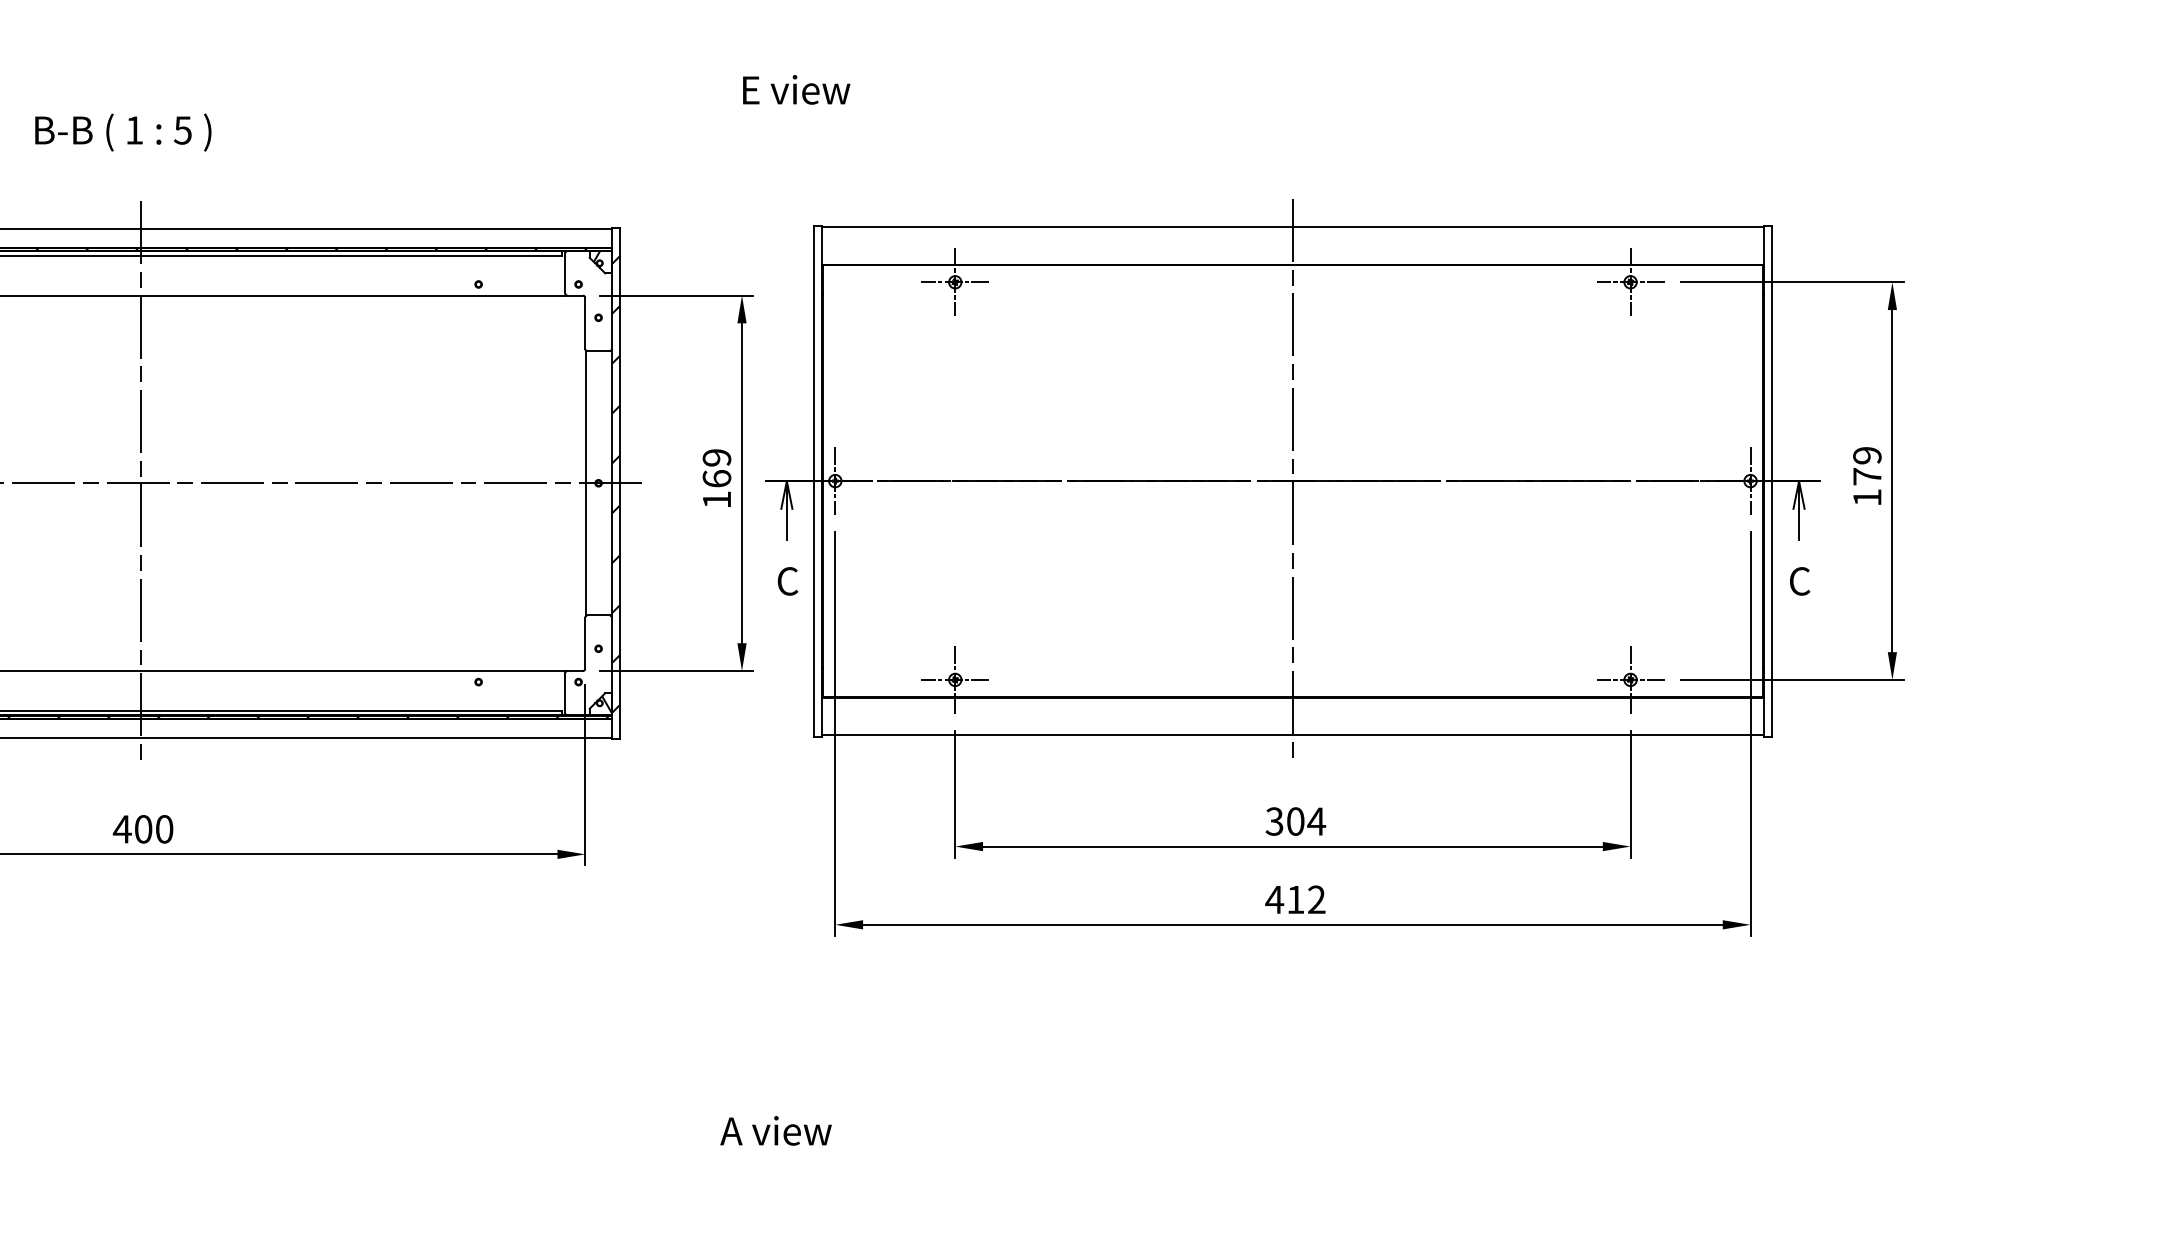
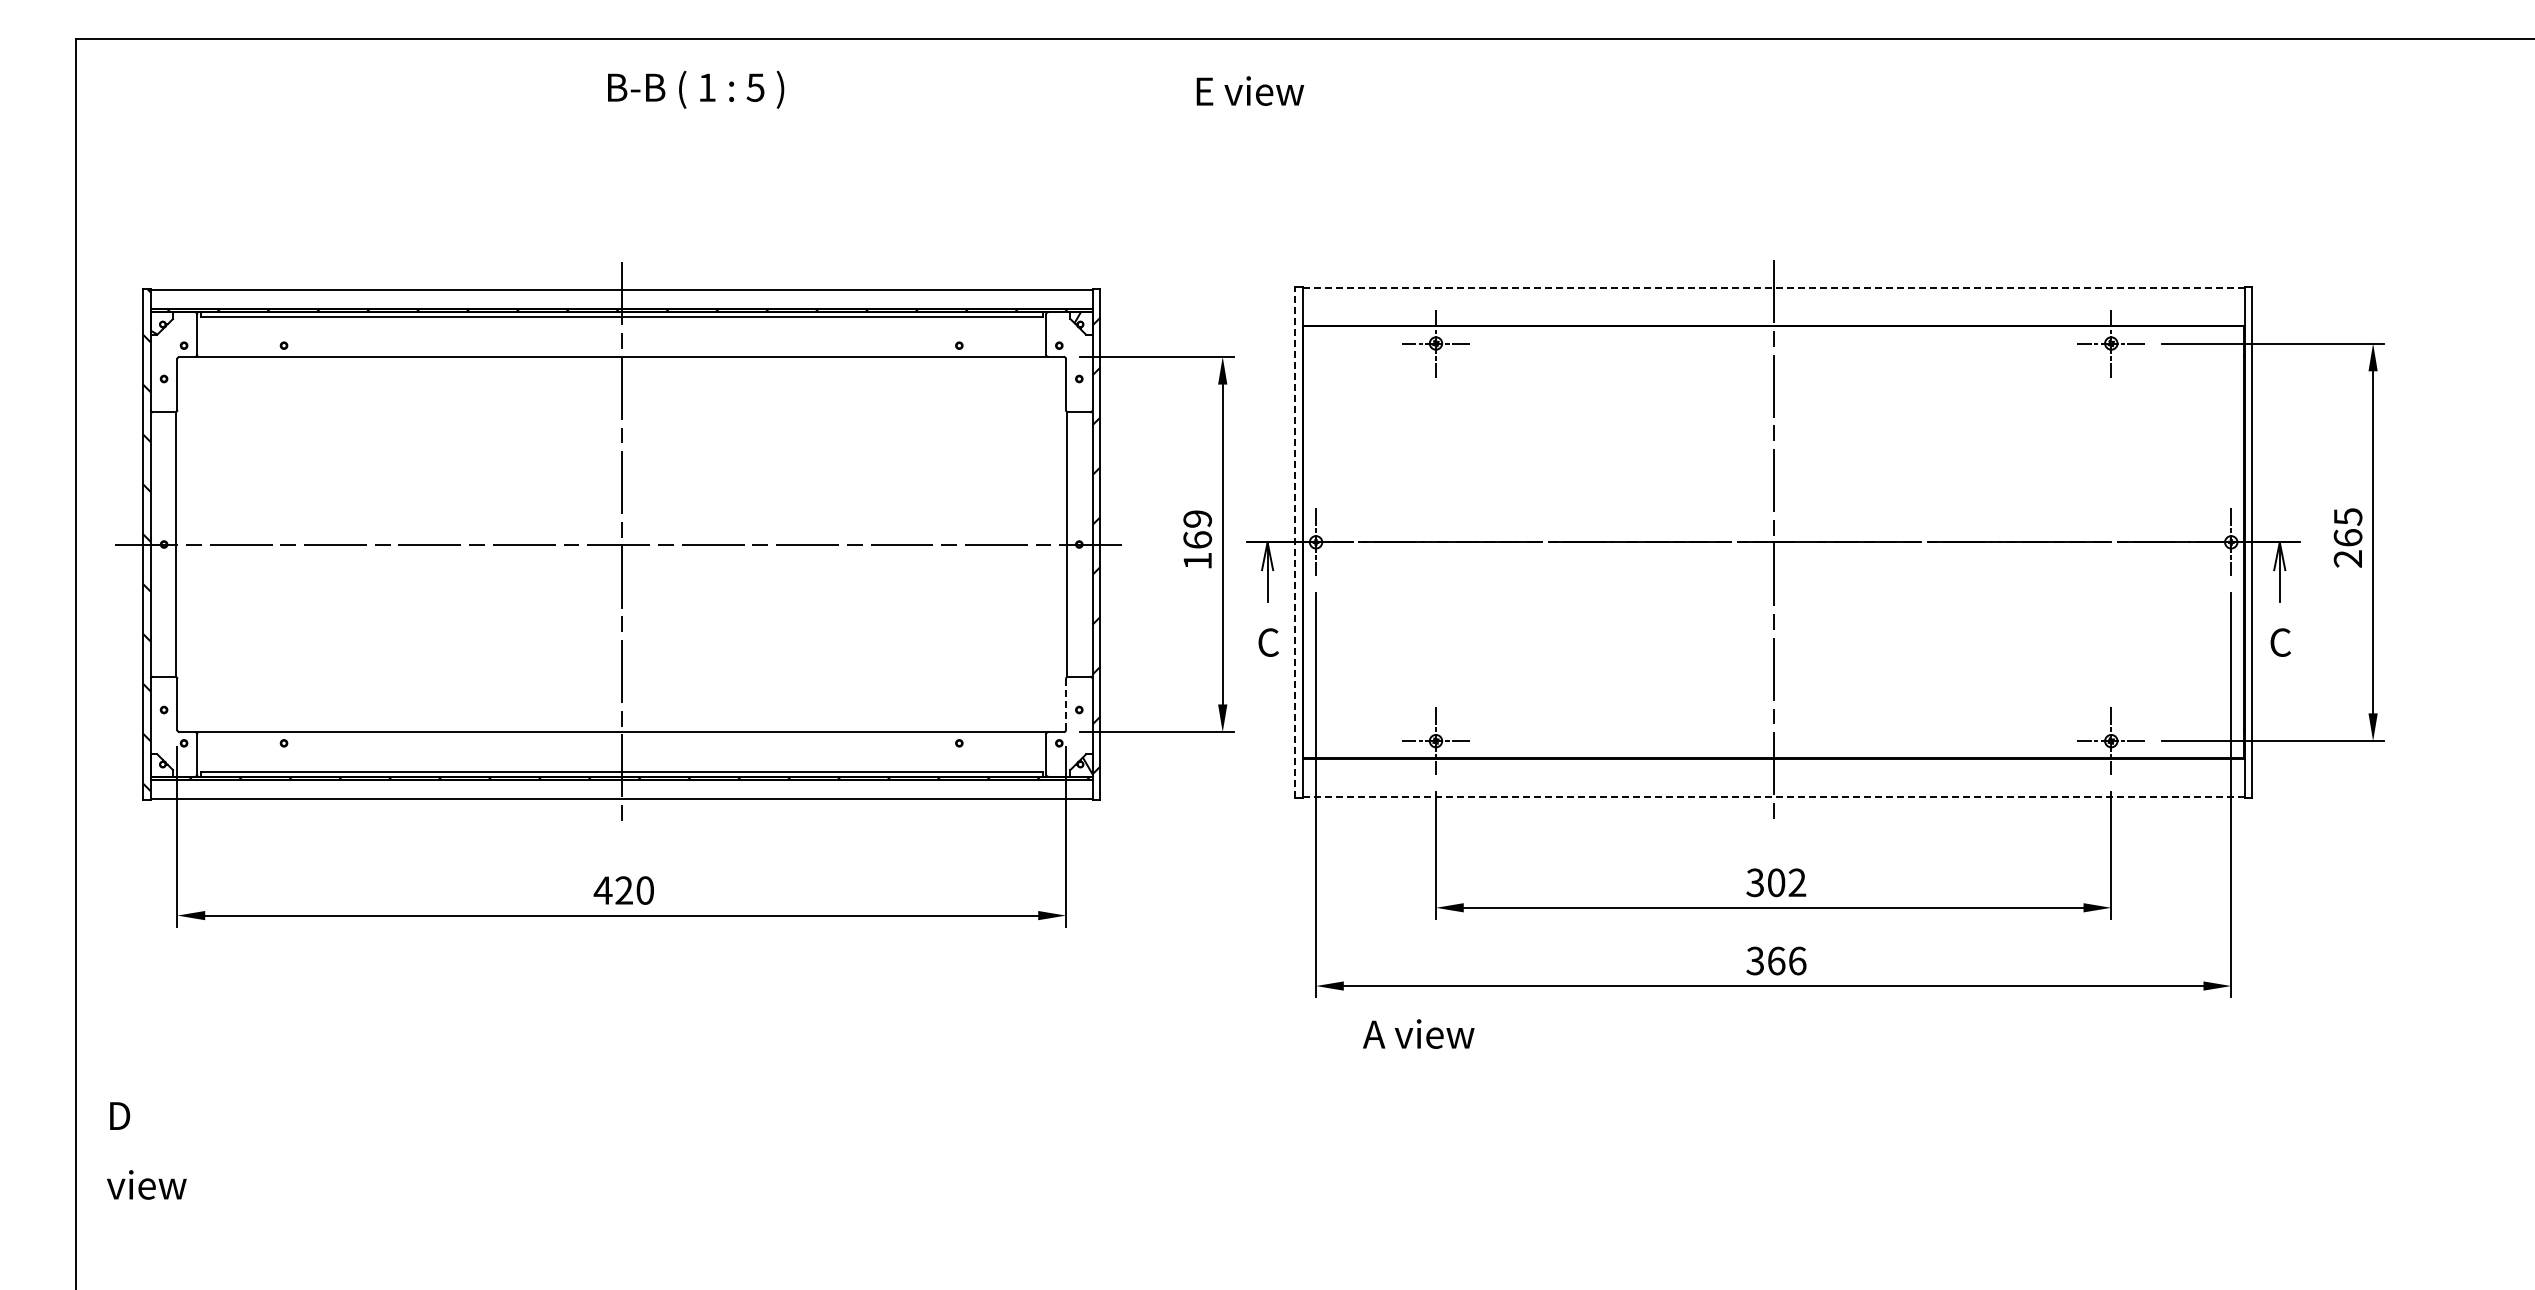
text: (796, 89) -> (1250, 90), moved
text: (123, 132) -> (696, 89), moved
line: (1292, 226) -> (1773, 287), solid -> dashed
text: (1866, 476) -> (2347, 537), 179 -> 265
line: (813, 480) -> (1294, 541), solid -> dashed
line: (584, 643) -> (1065, 704), solid -> dashed
line: (1292, 735) -> (1773, 796), solid -> dashed
text: (1315, 821) -> (1796, 882), 304 -> 302
text: (142, 829) -> (623, 890), 400 -> 420
text: (1294, 899) -> (1775, 960), 412 -> 366
text: (775, 1130) -> (1418, 1033), moved

